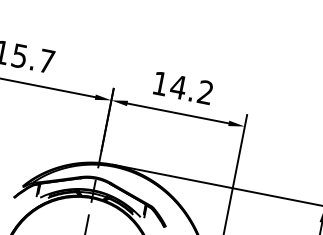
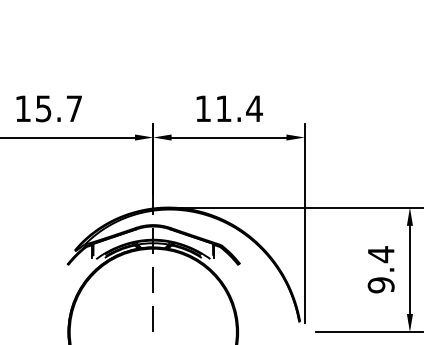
text: (191, 89) -> (238, 108), 14.2 -> 11.4

